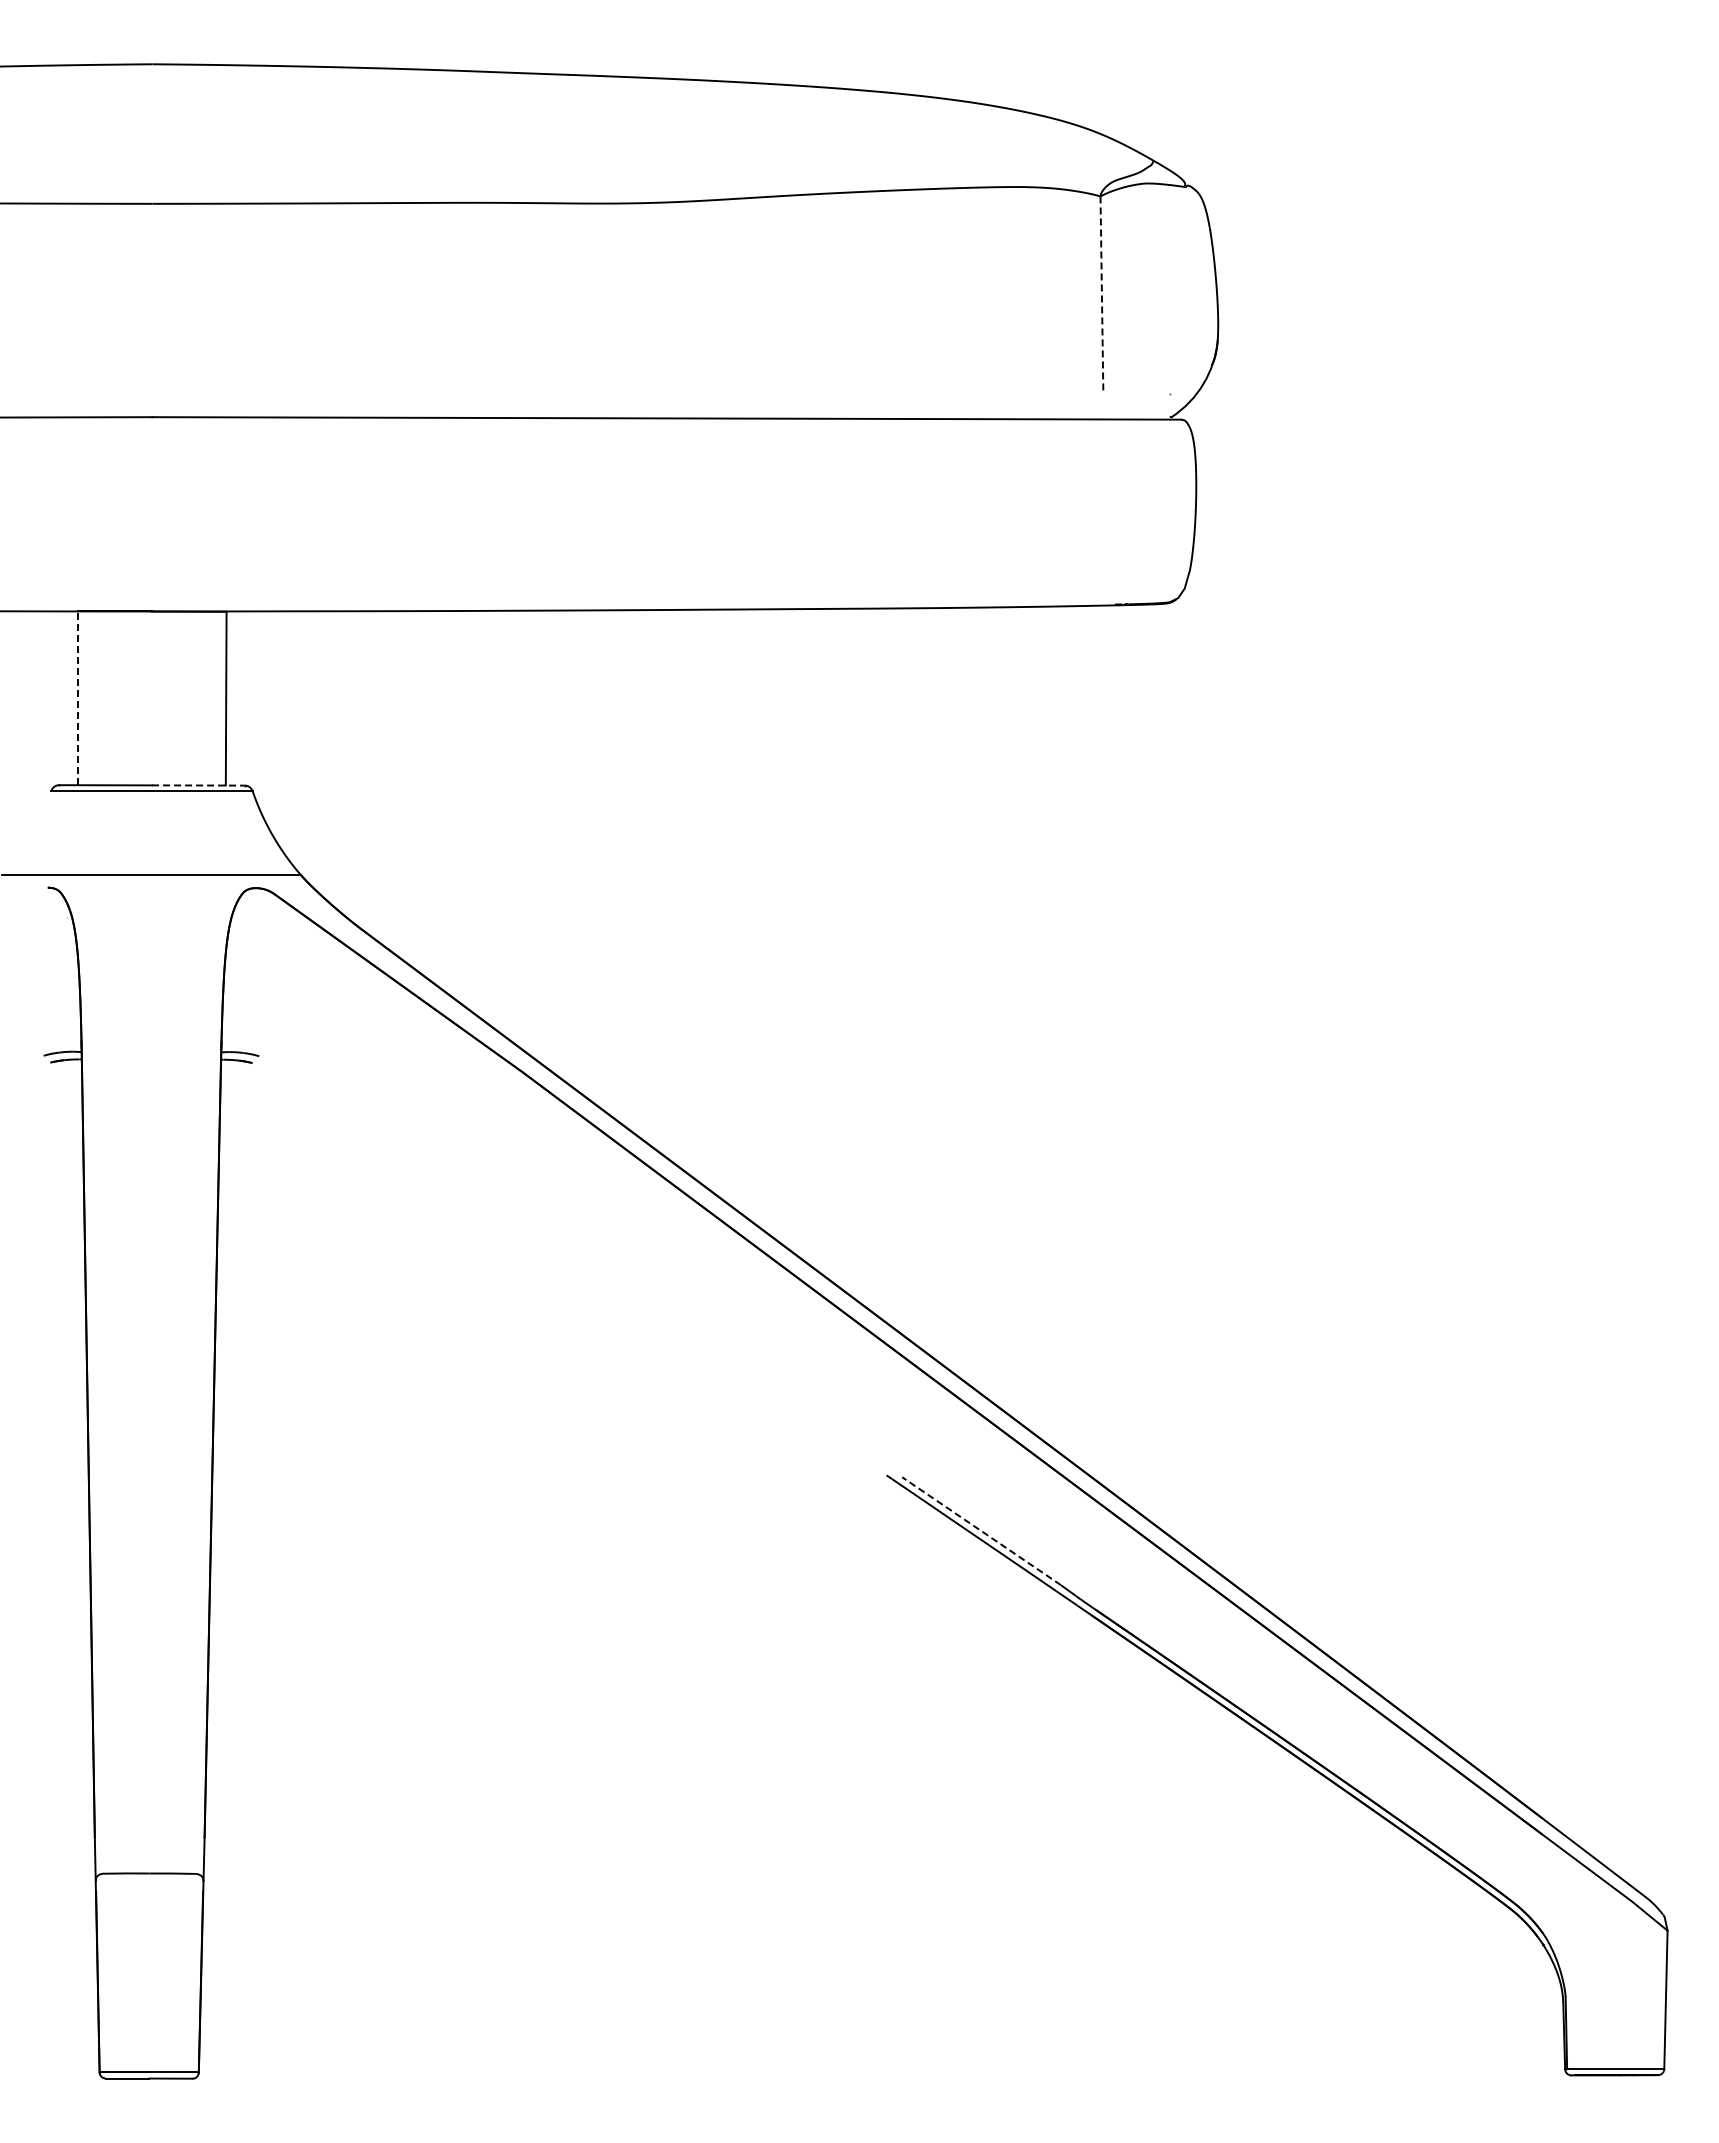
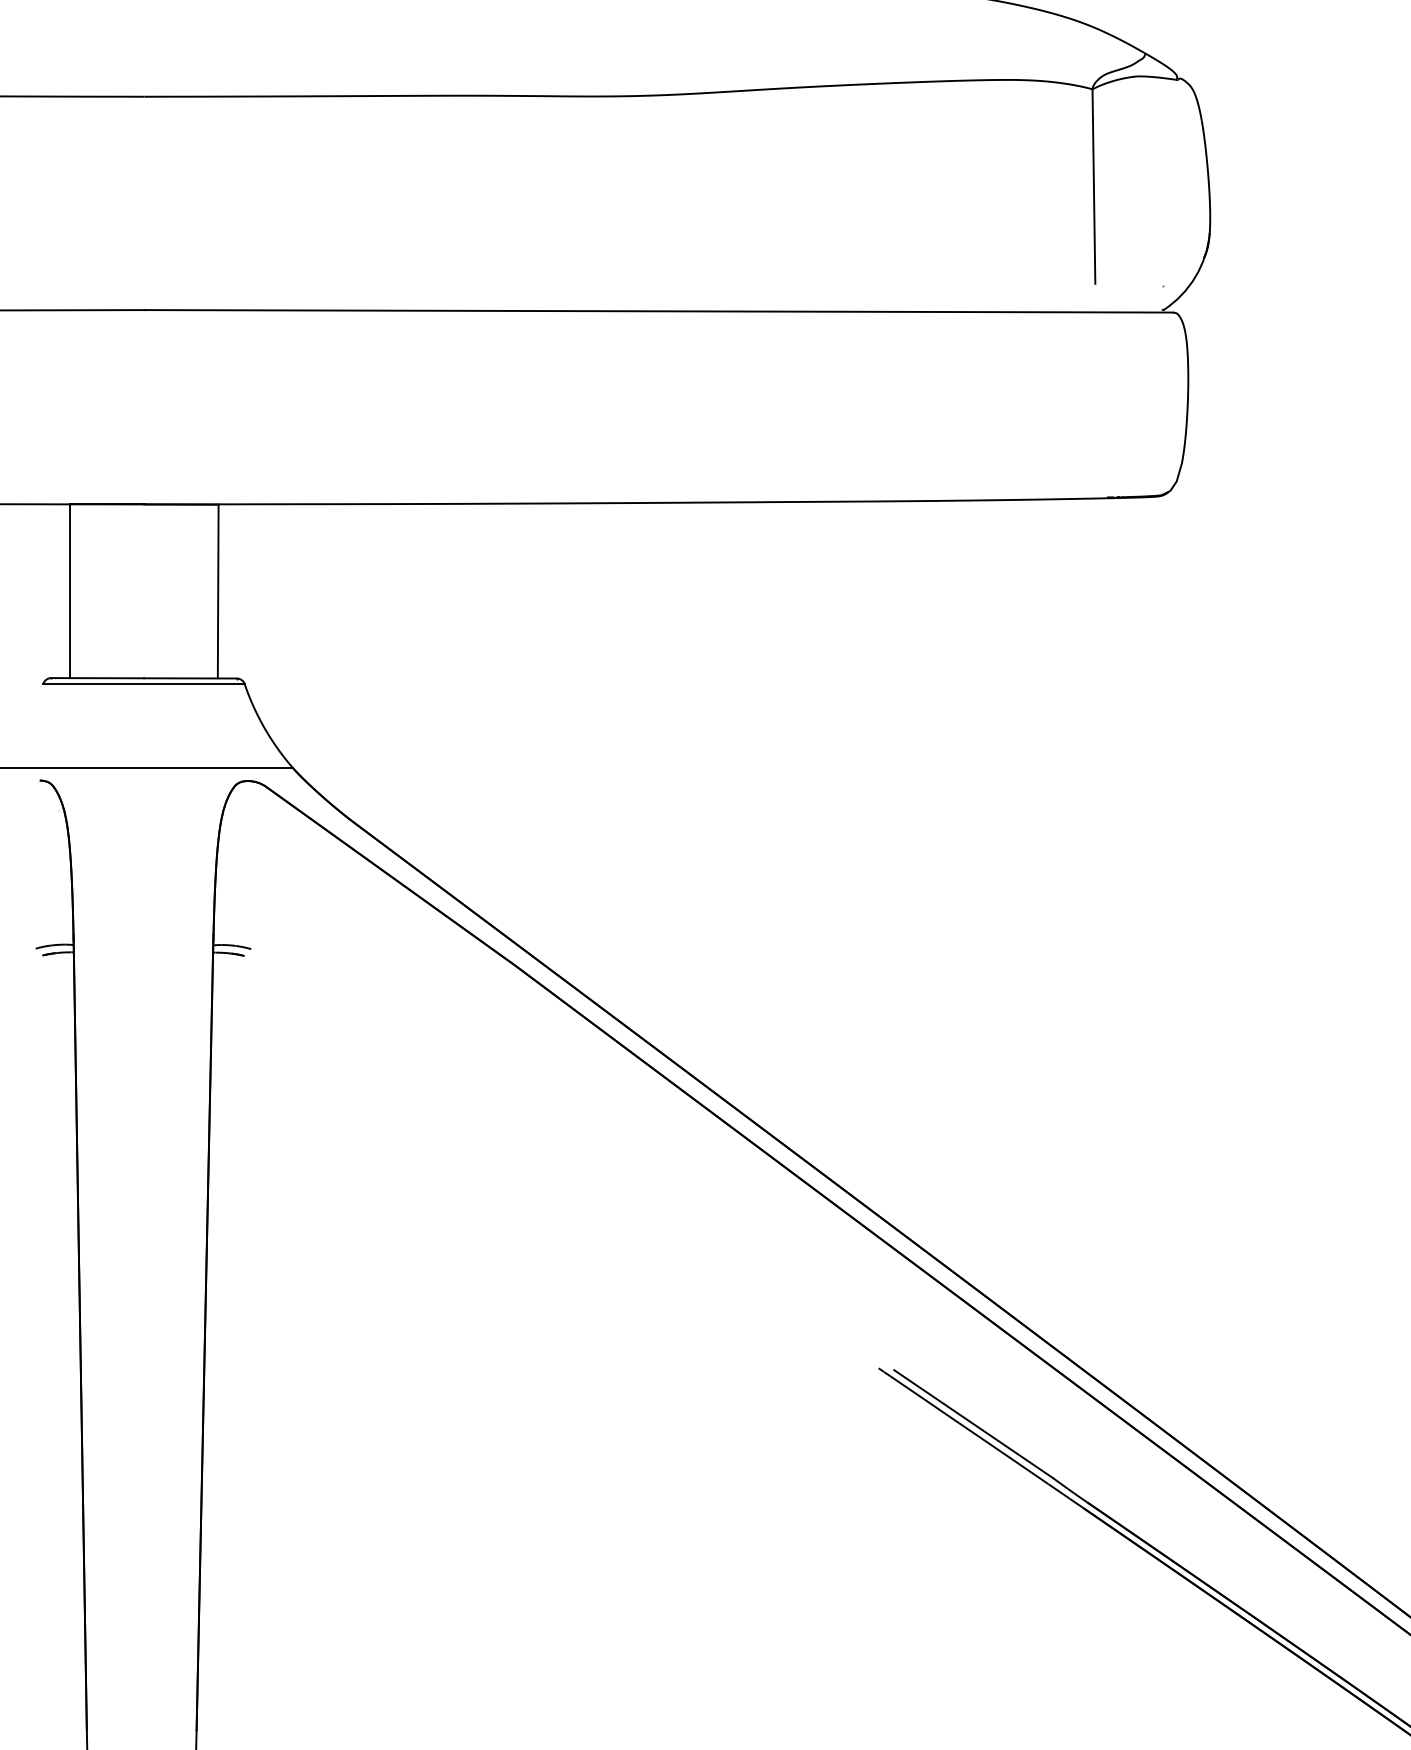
line: (1101, 294) -> (1093, 187), dashed -> solid
line: (78, 698) -> (70, 591), dashed -> solid
line: (198, 785) -> (190, 678), dashed -> solid
line: (981, 1531) -> (973, 1424), dashed -> solid

